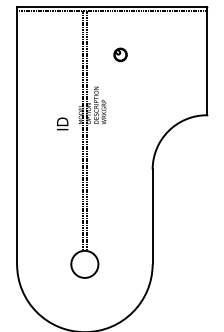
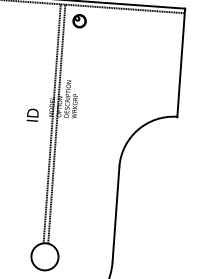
part: (120, 54) -> (79, 20), moved

